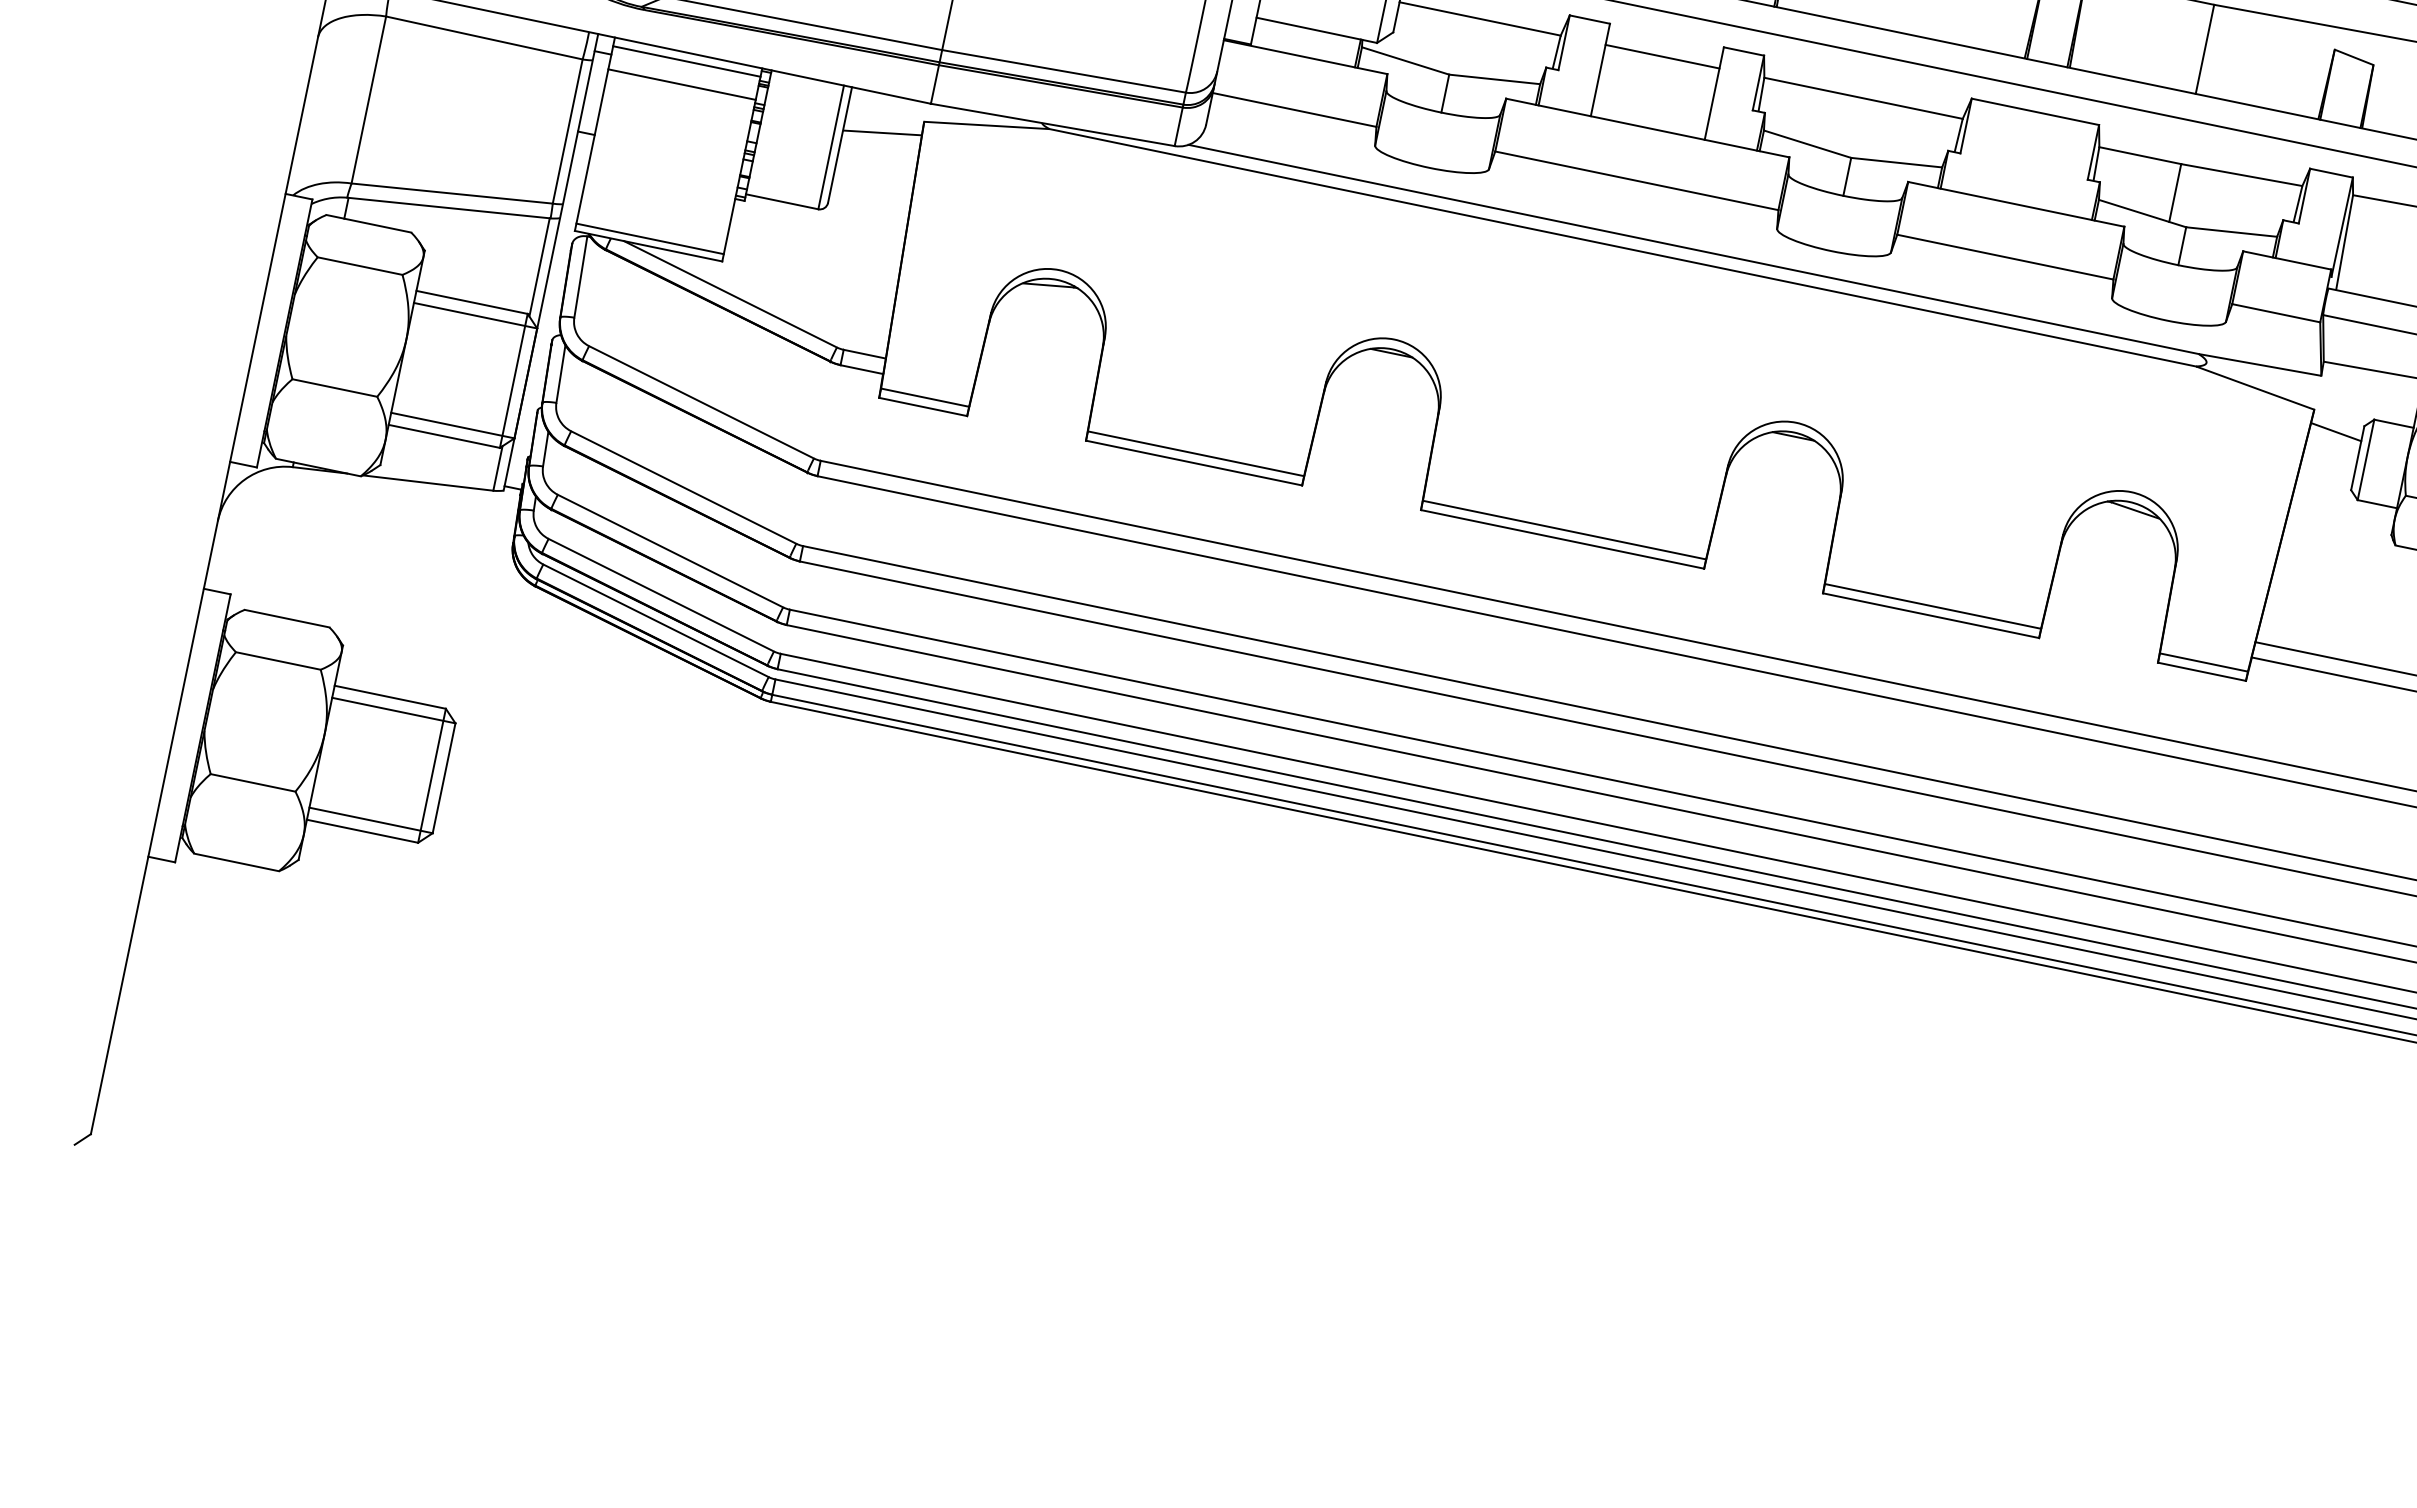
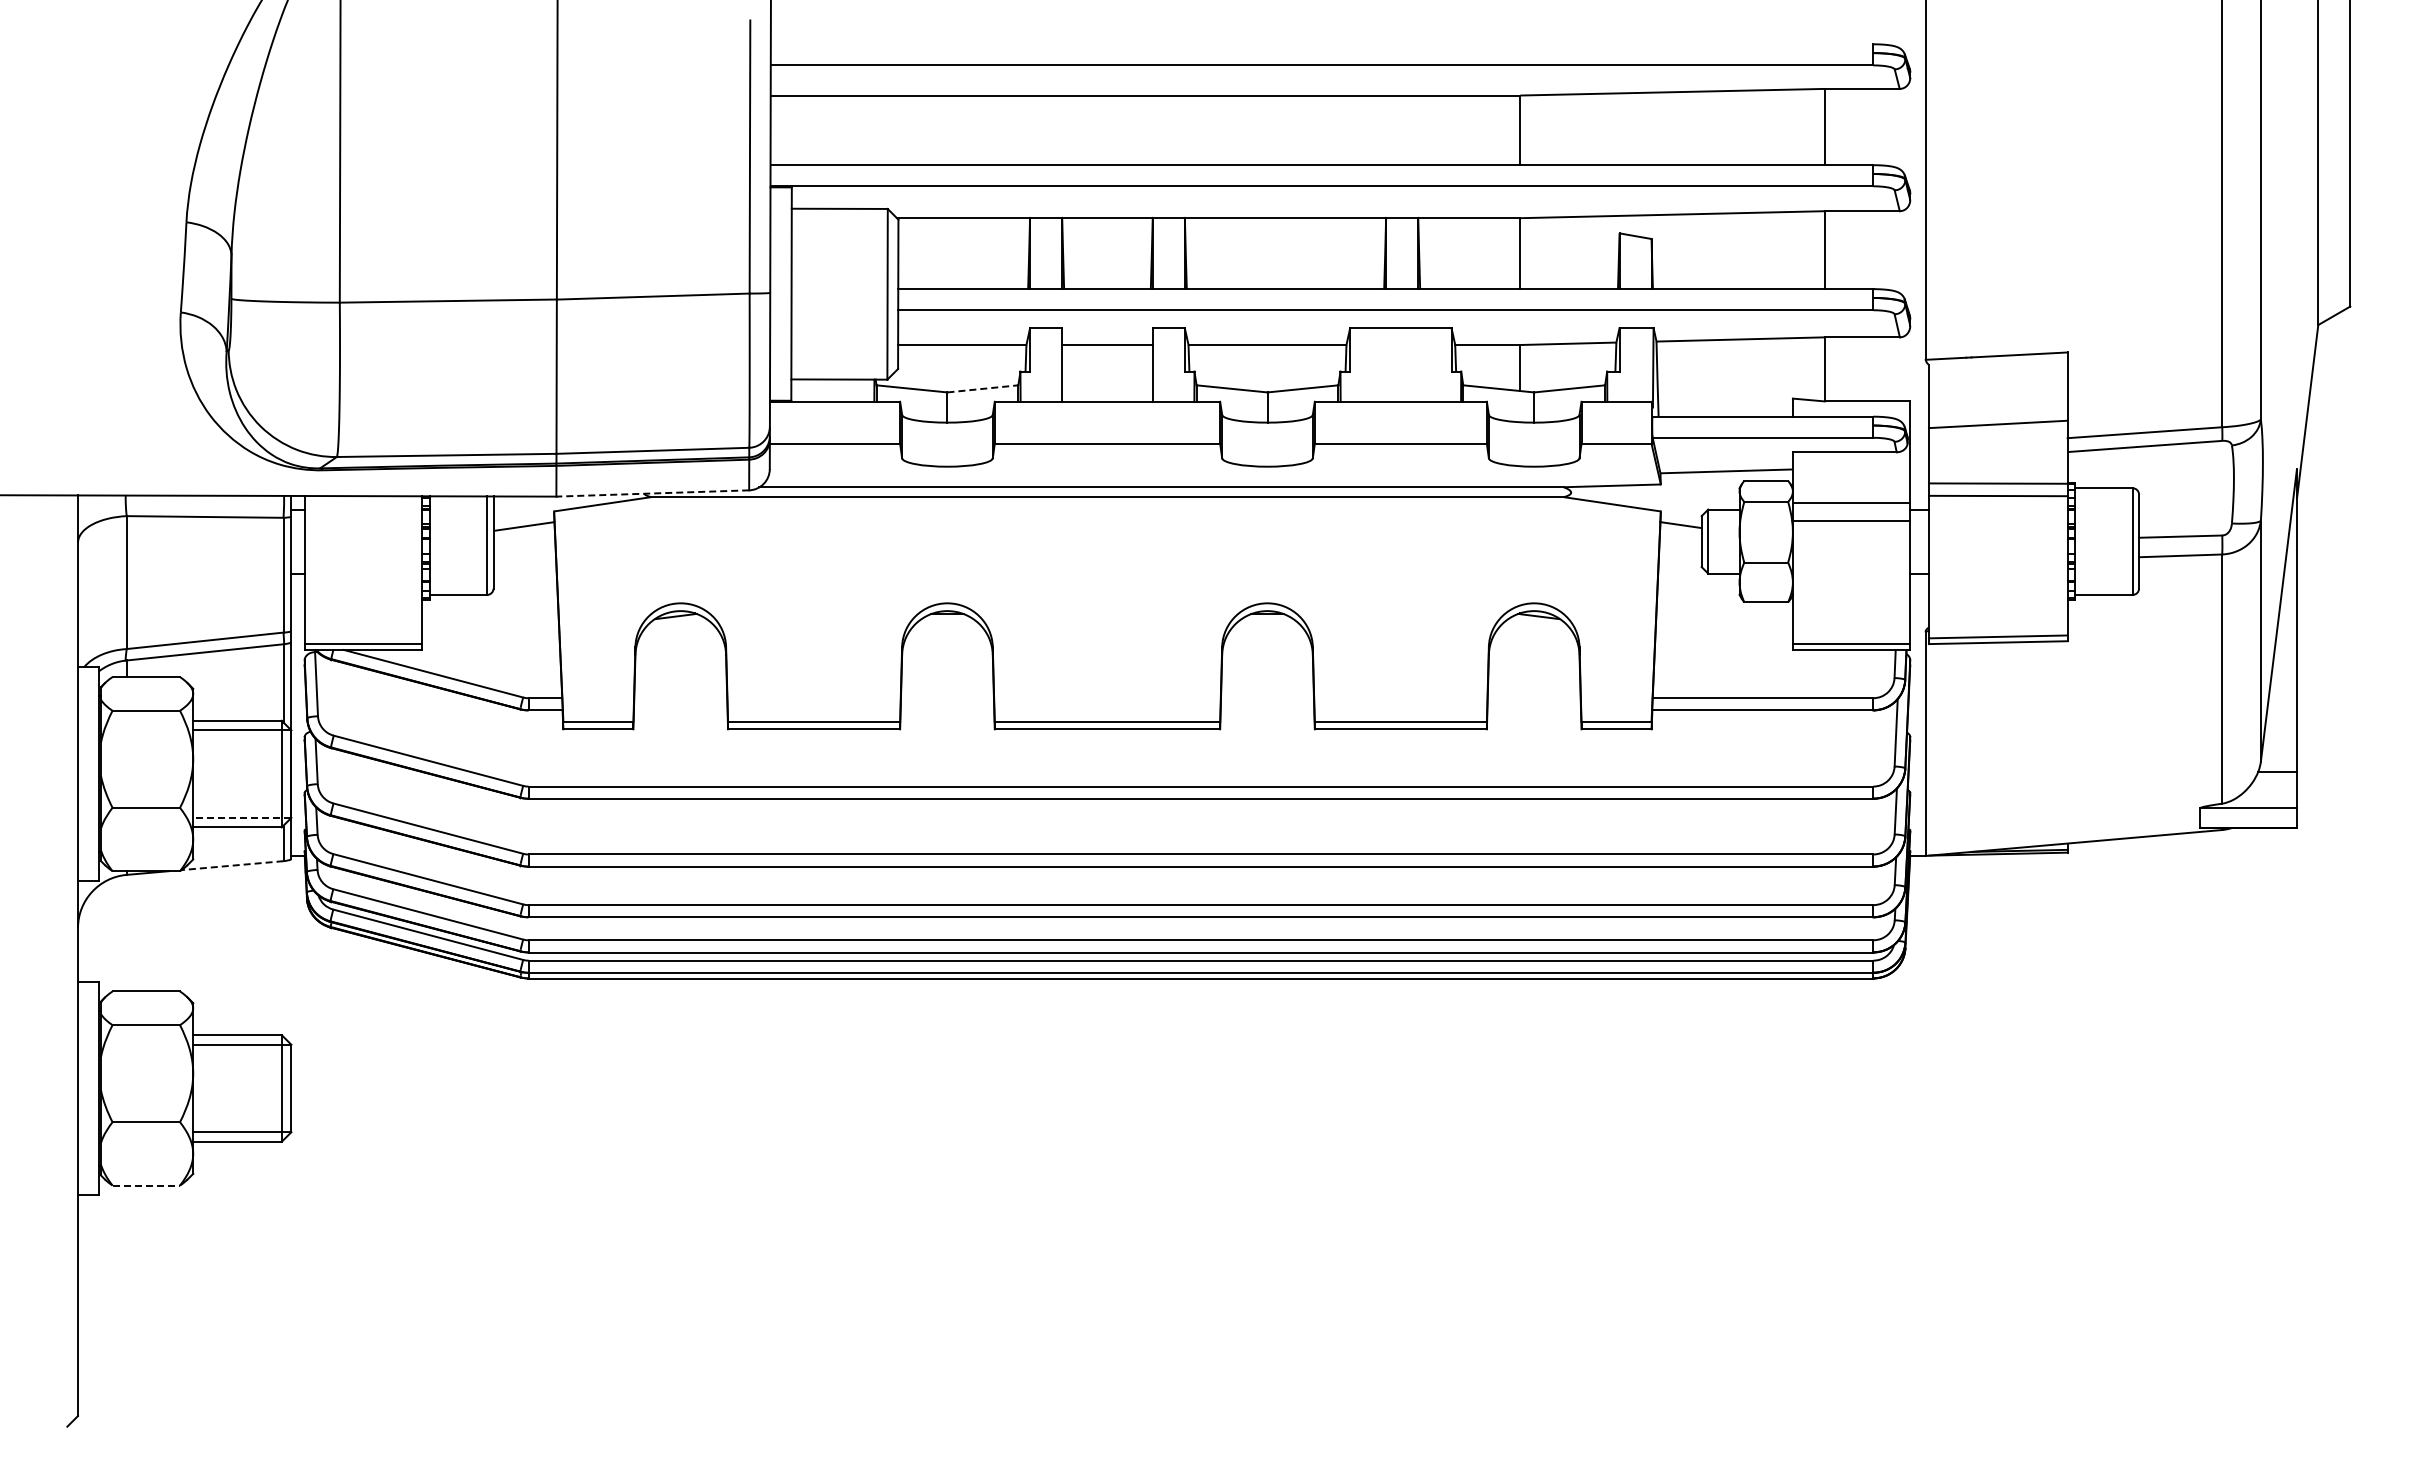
line: (687, 61) -> (363, 502), removed
line: (1494, 78) -> (982, 388), solid -> dashed
line: (682, 84) -> (363, 521), removed
line: (1052, 124) -> (652, 493), solid -> dashed
line: (451, 424) -> (241, 817), solid -> dashed
line: (428, 482) -> (232, 865), solid -> dashed
line: (236, 862) -> (146, 1185), solid -> dashed

